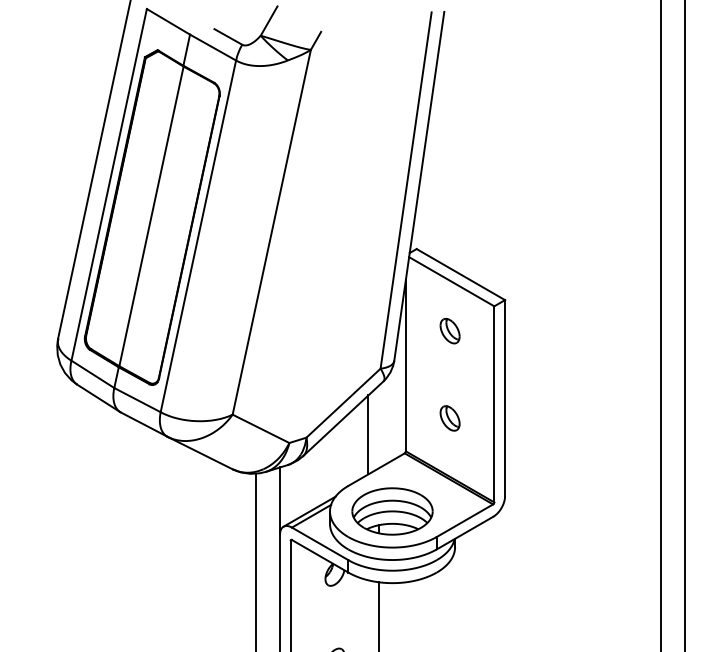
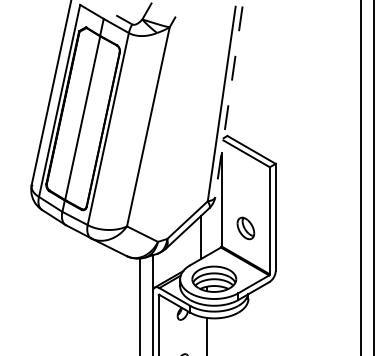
line: (418, 187) -> (228, 102), solid -> dashed
part: (449, 330) -> (245, 180), removed
part: (449, 418) -> (245, 228), size x1.6

